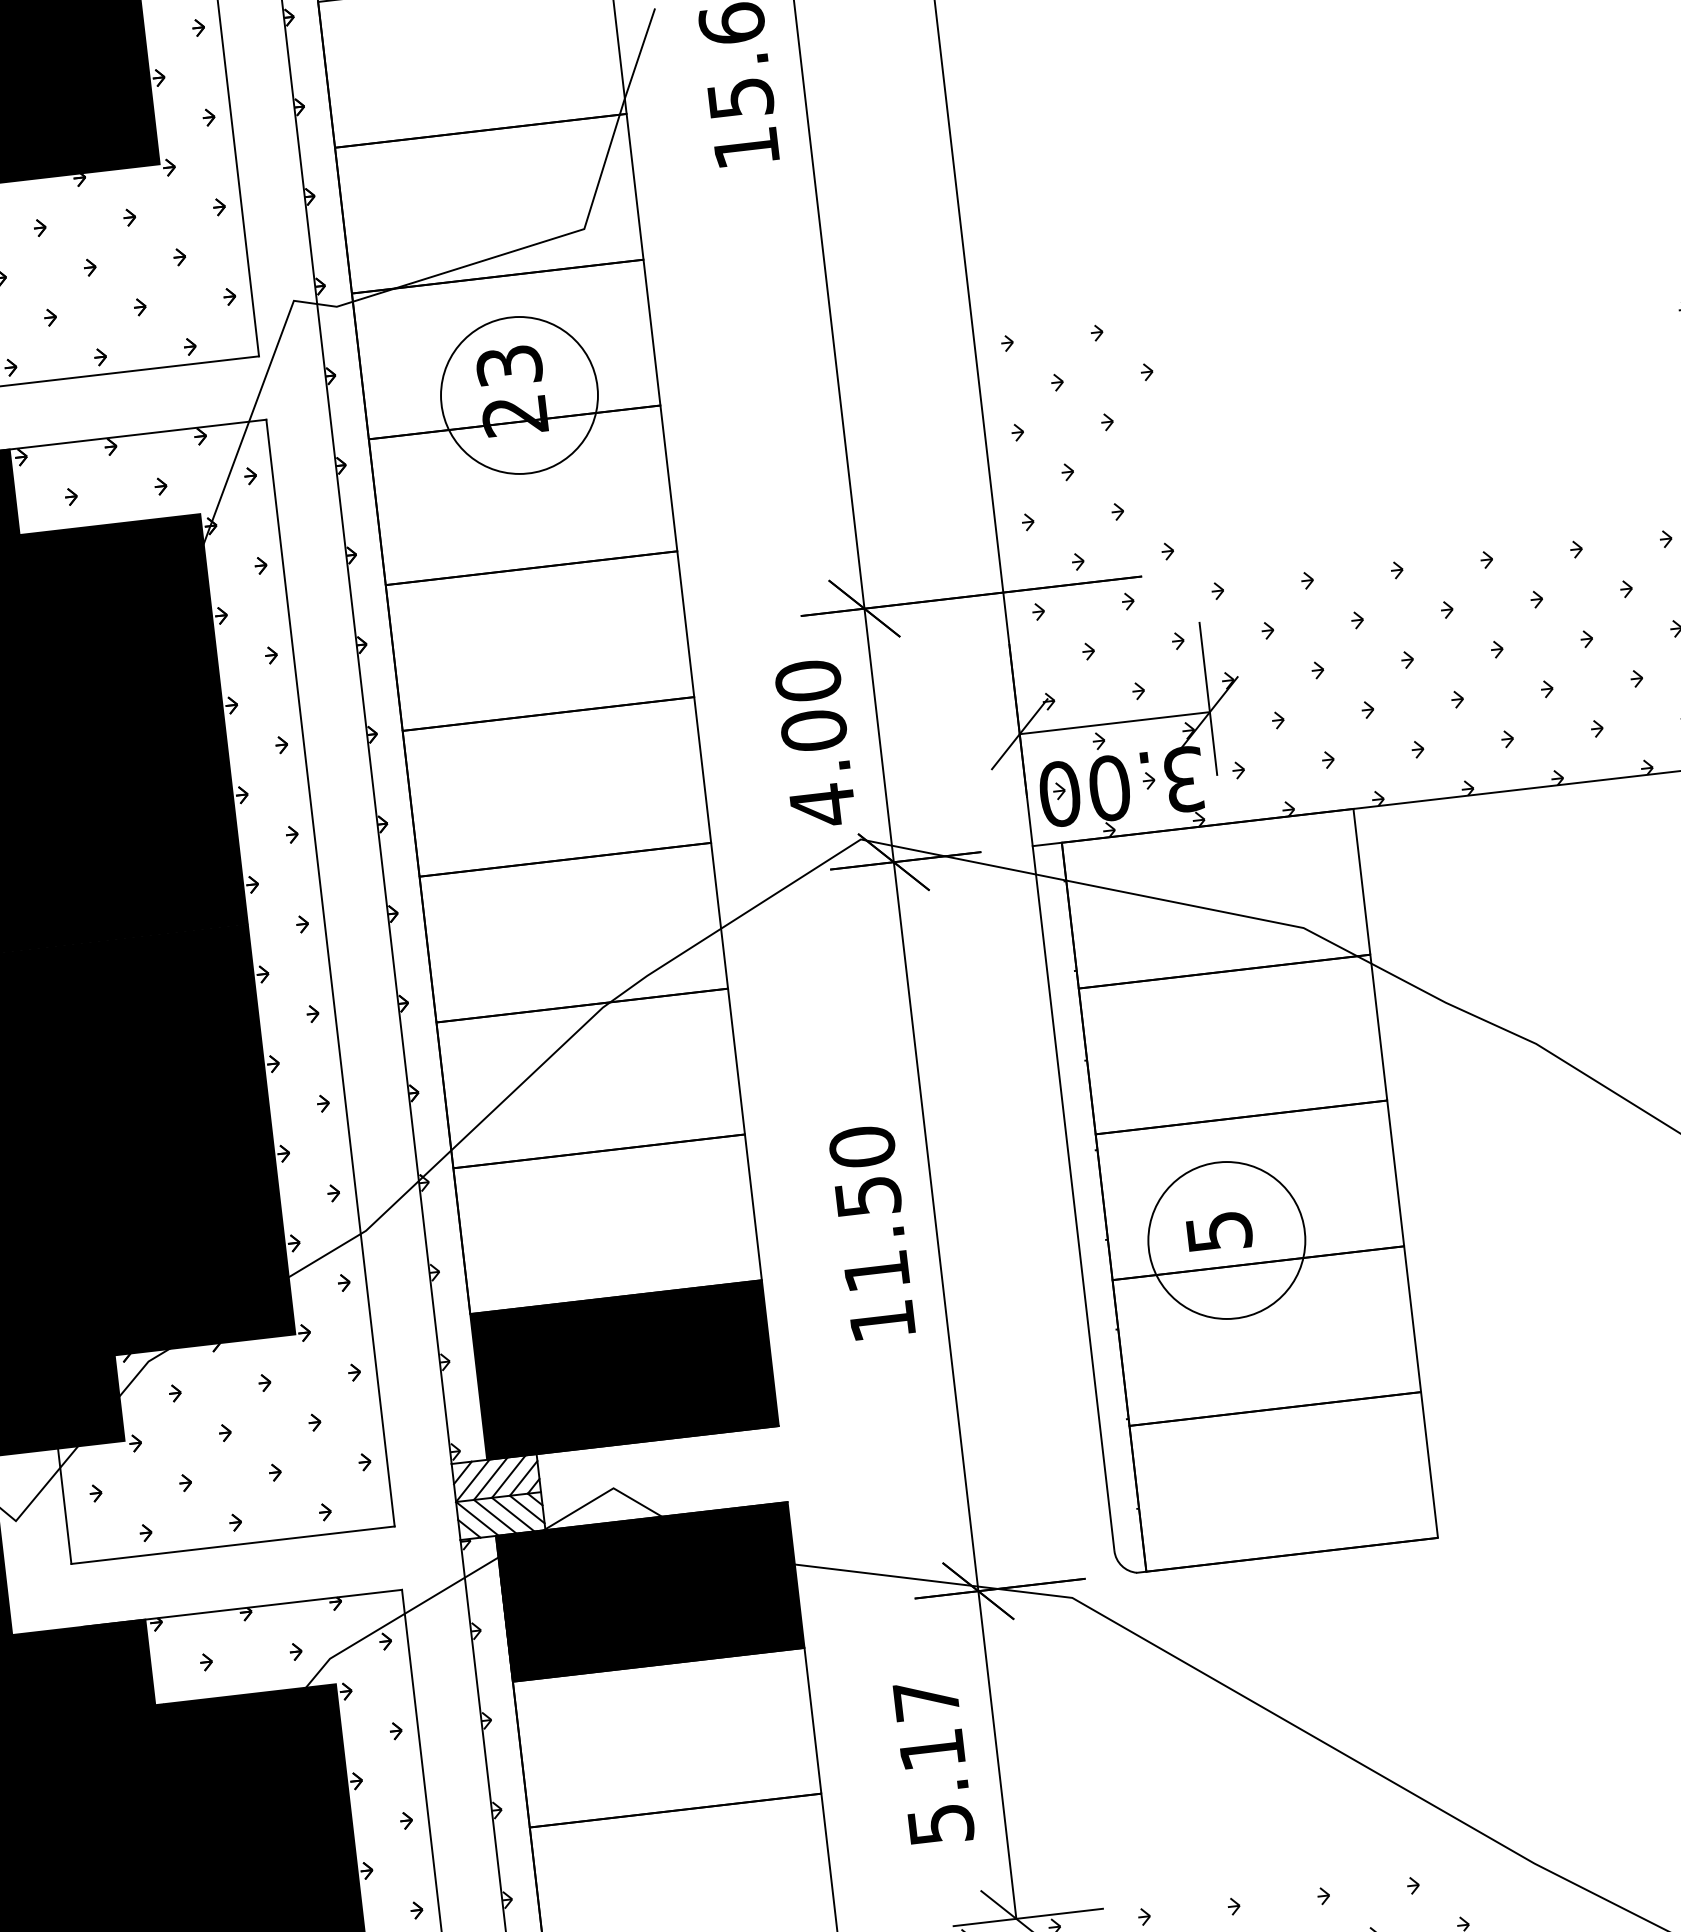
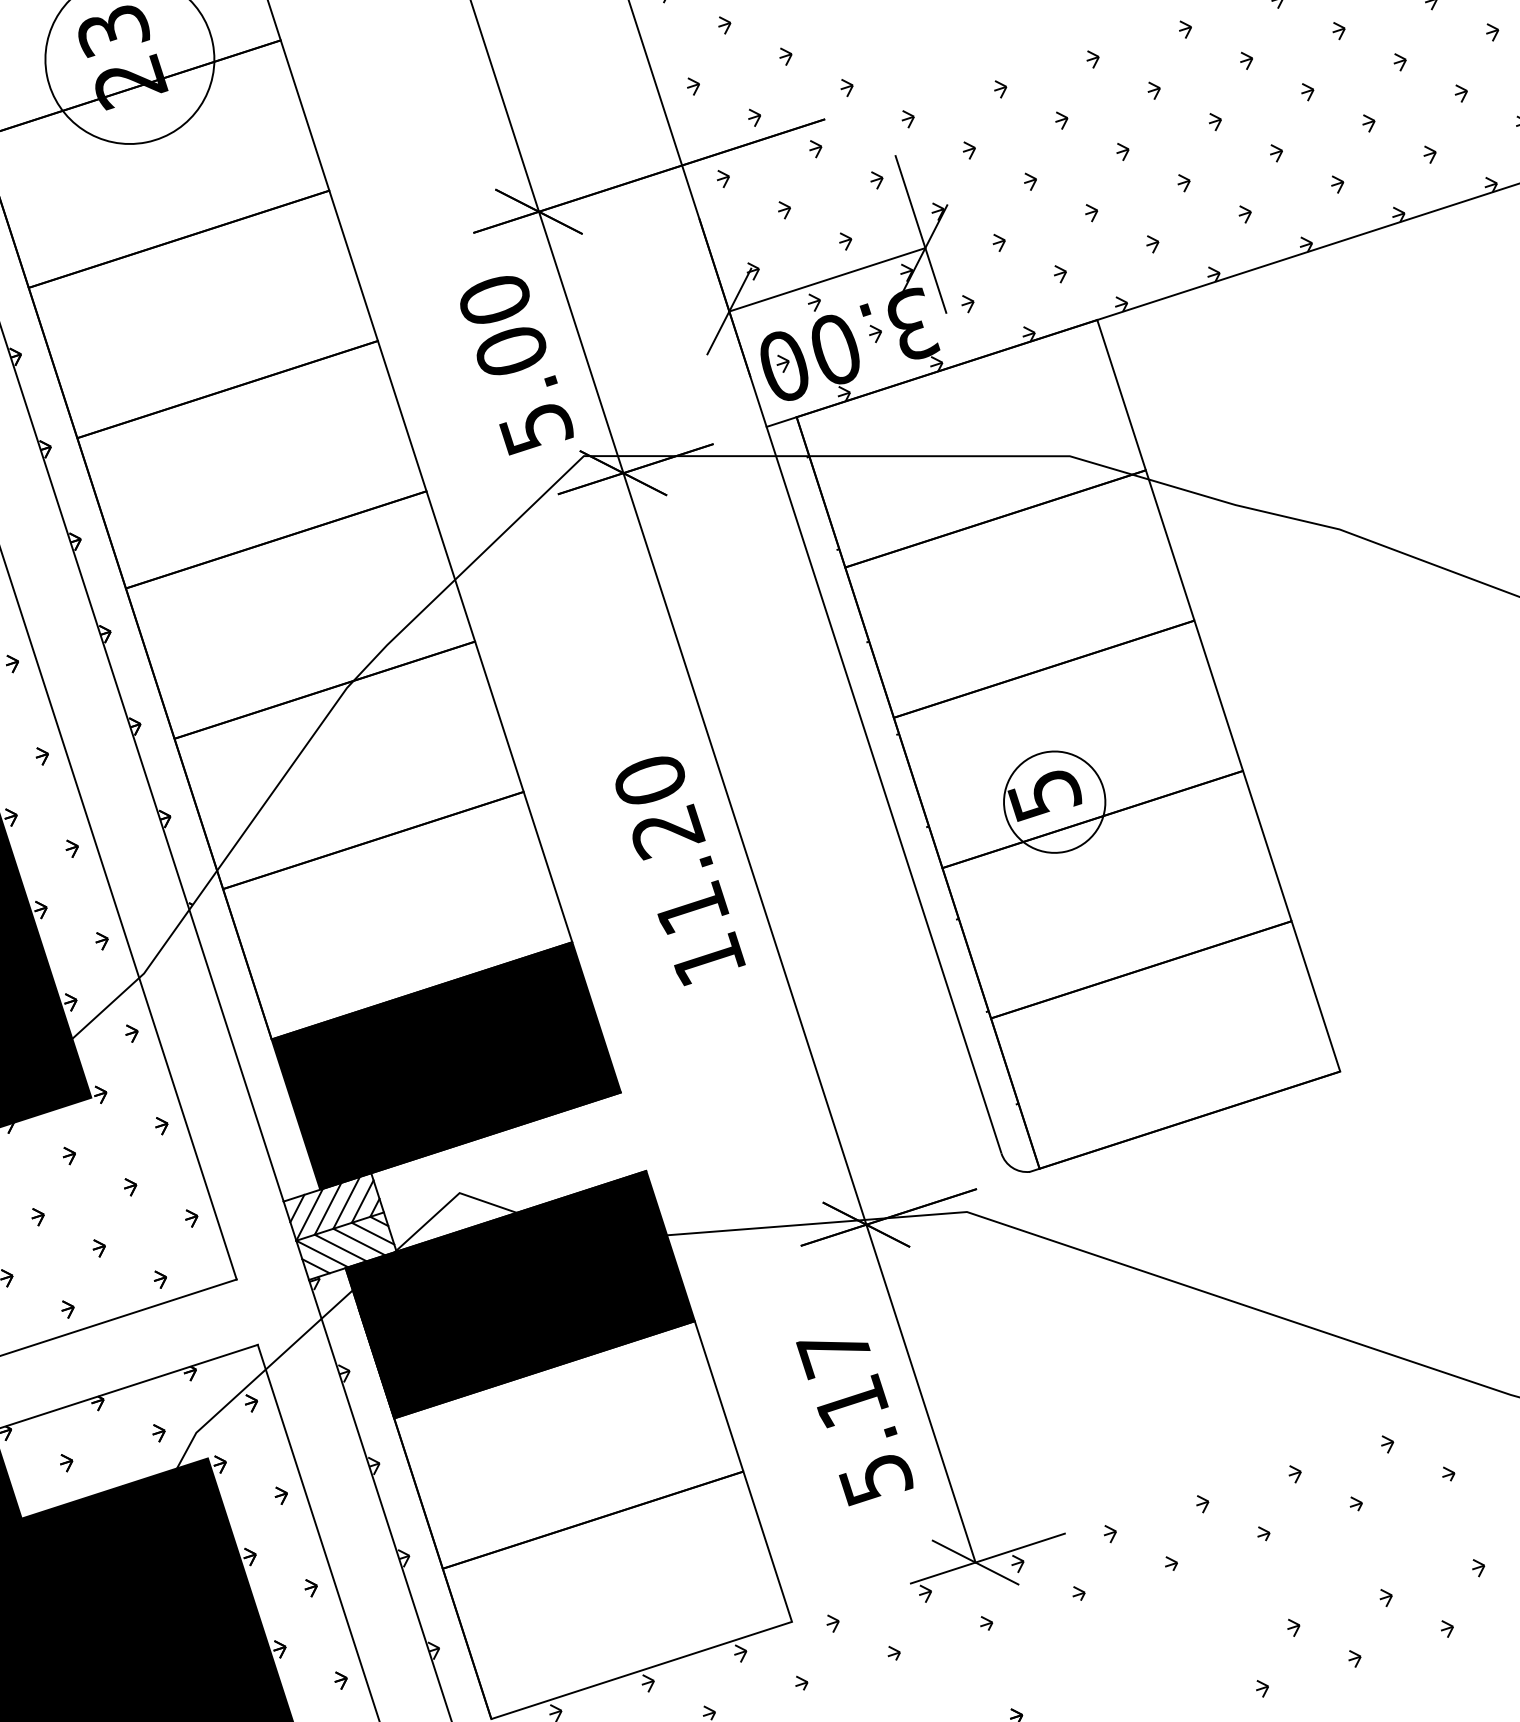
text: (822, 804) -> (535, 427), 4.00 -> 5.00
text: (867, 1197) -> (666, 832), 11.50 -> 11.20
circle: (1226, 1240) -> (1054, 802), size x0.6
hatch: (439, 1318) -> (240, 1050), removed

